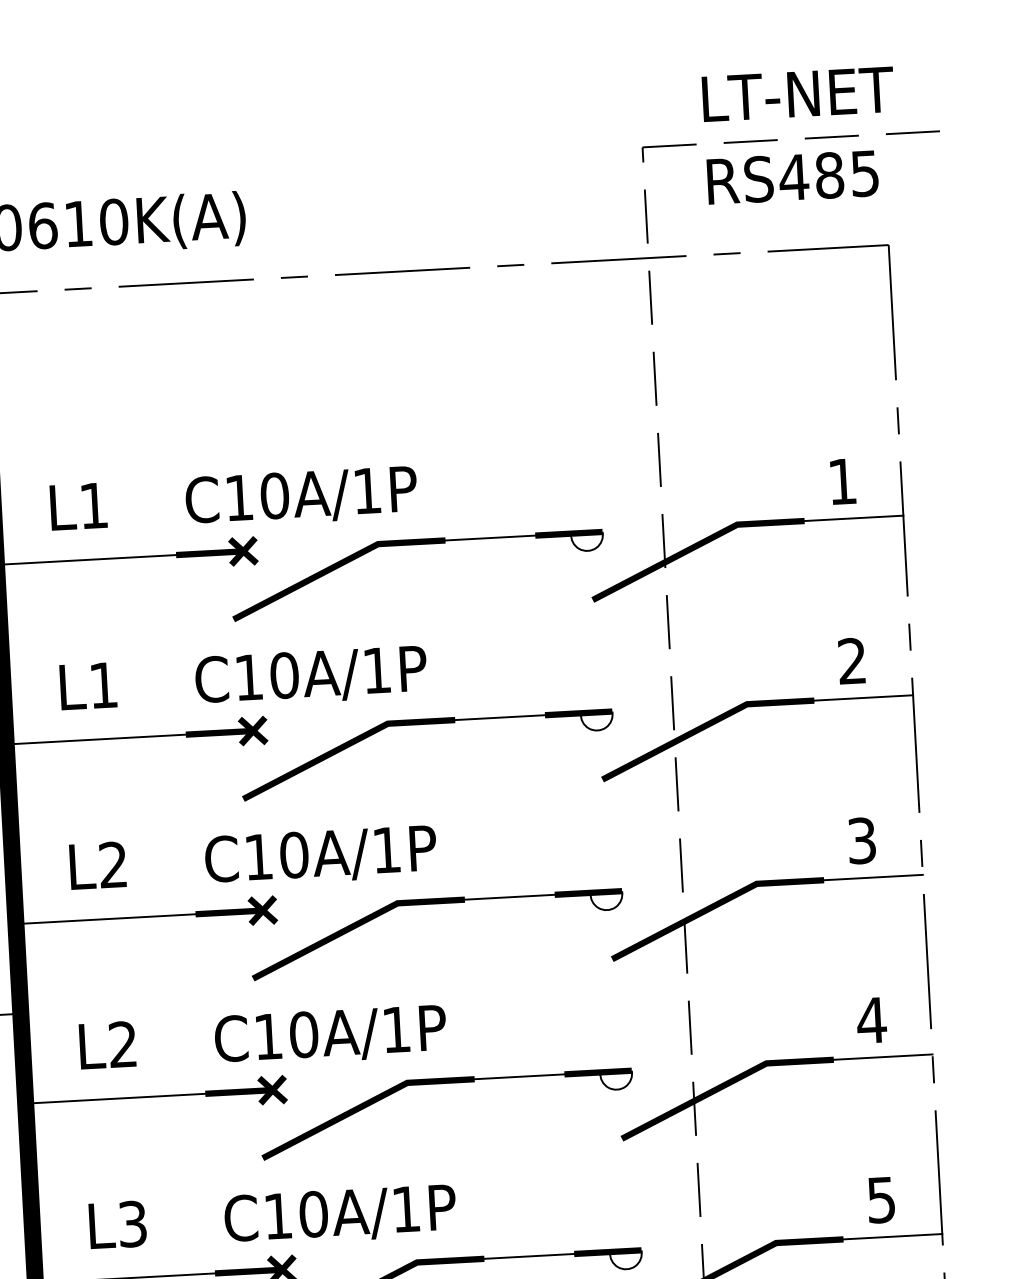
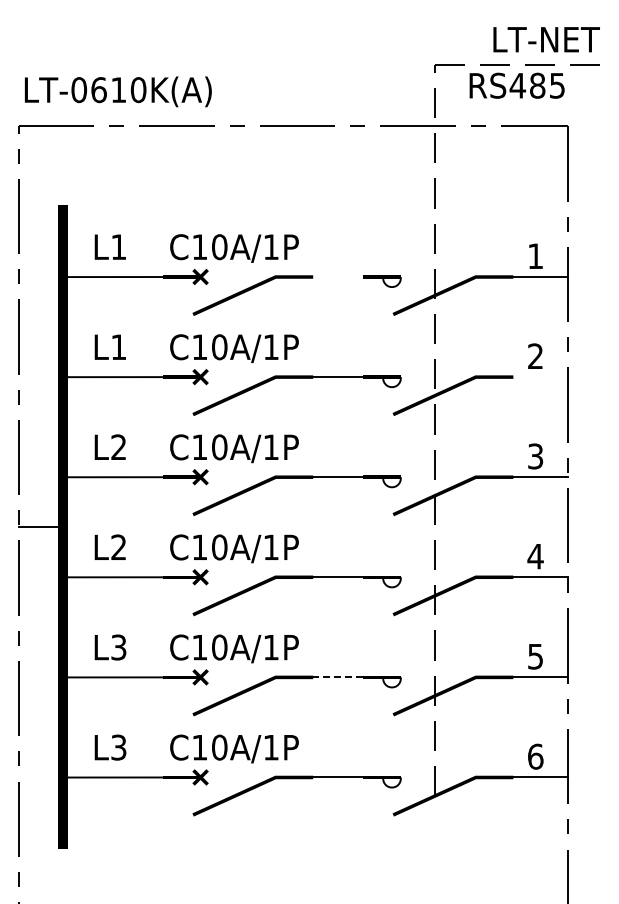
text: (797, 93) -> (546, 39), moved
line: (490, 538) -> (338, 277), removed
line: (863, 698) -> (540, 377), removed
line: (527, 1256) -> (337, 677), solid -> dashed

